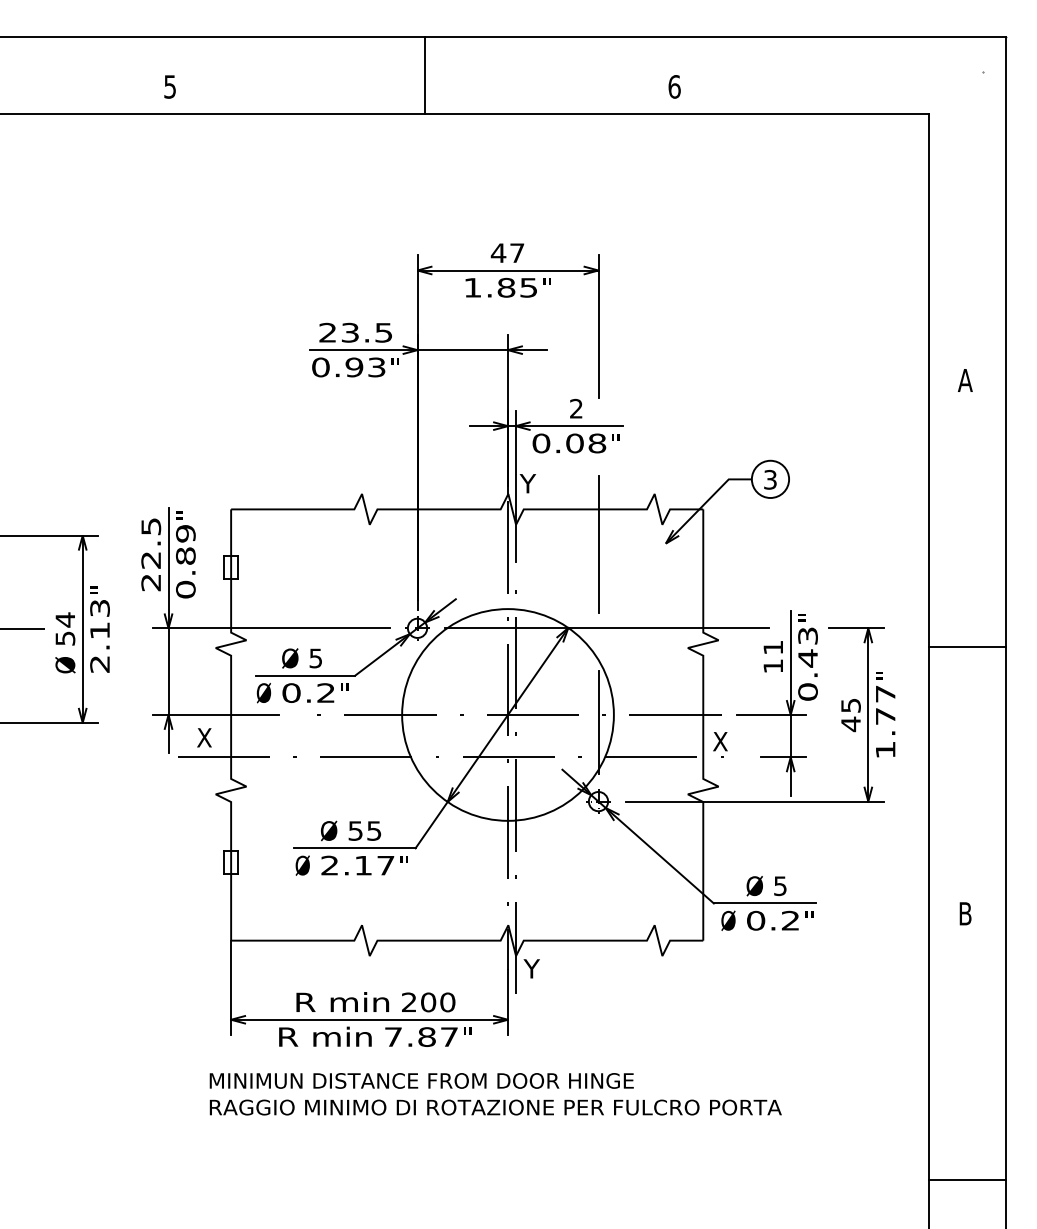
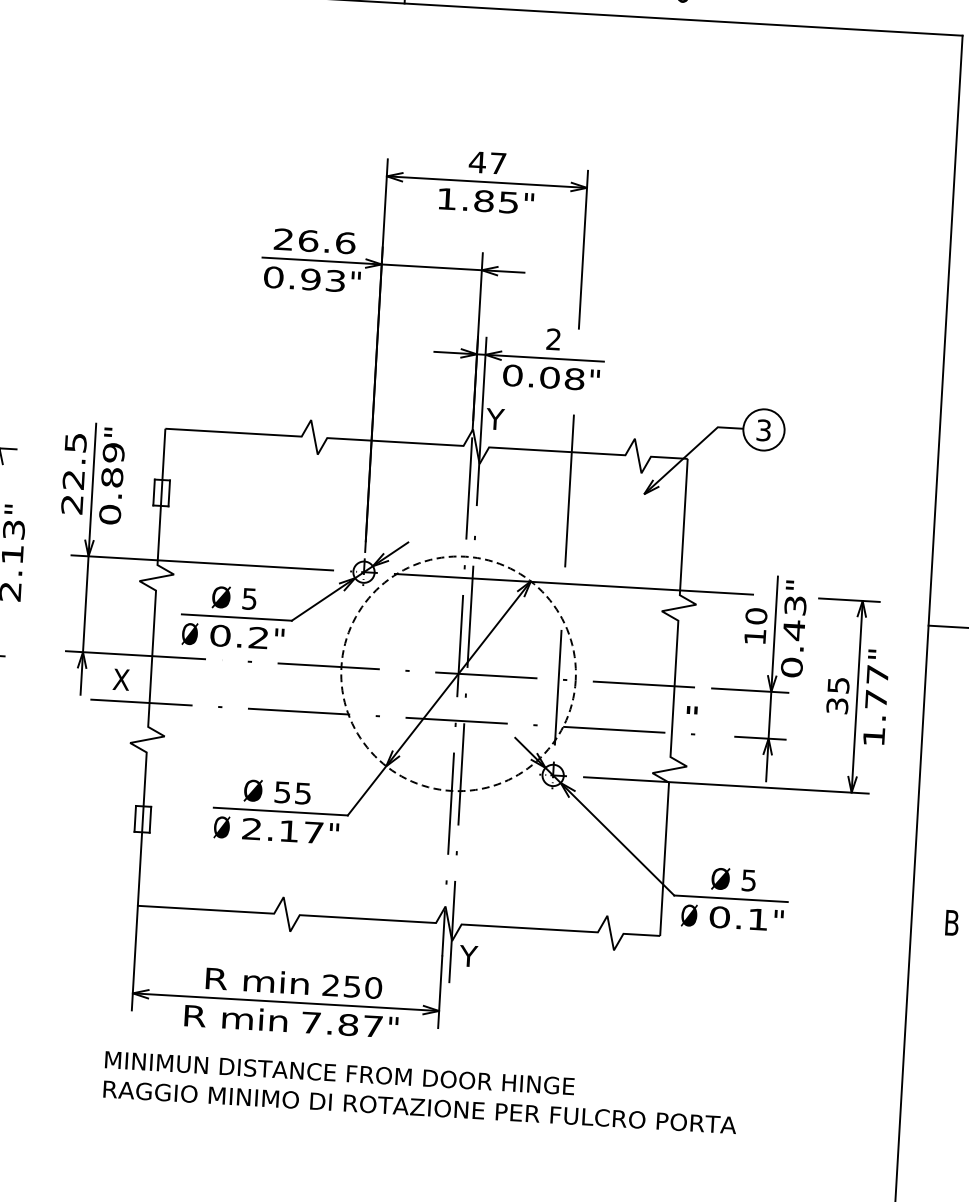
text: (366, 332) -> (326, 241), 23.5 -> 26.6
text: (773, 647) -> (756, 616), 11 -> 10
circle: (507, 714) -> (458, 673), solid -> dashed
text: (850, 724) -> (836, 706), 45 -> 35
text: (720, 741) -> (691, 716), X -> "
text: (789, 920) -> (756, 919), 0.2 -> 0.1
text: (428, 1002) -> (352, 986), 200 -> 250

